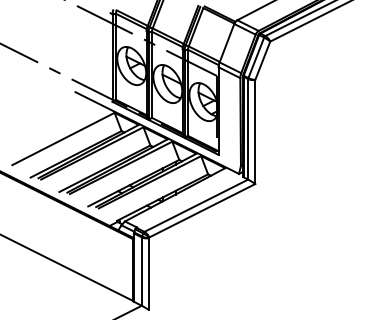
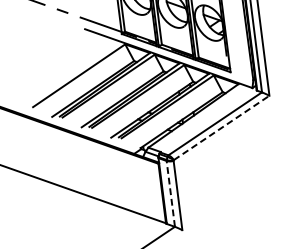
line: (202, 210) -> (221, 127), solid -> dashed
line: (141, 271) -> (170, 193), solid -> dashed

